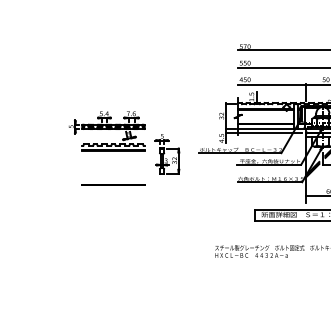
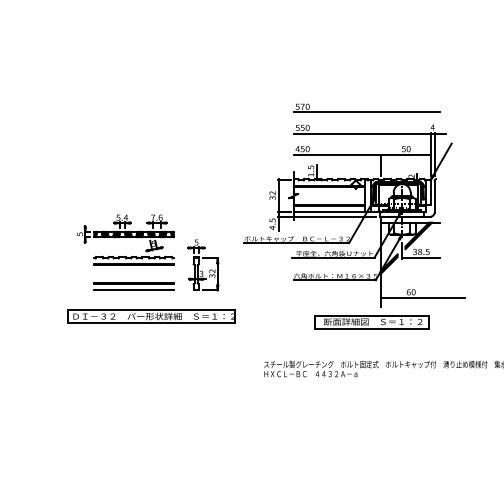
part: (106, 130) -> (125, 239), moved
part: (167, 154) -> (203, 265), moved
line: (113, 190) -> (133, 290), added
part: (127, 210) -> (151, 316), added

